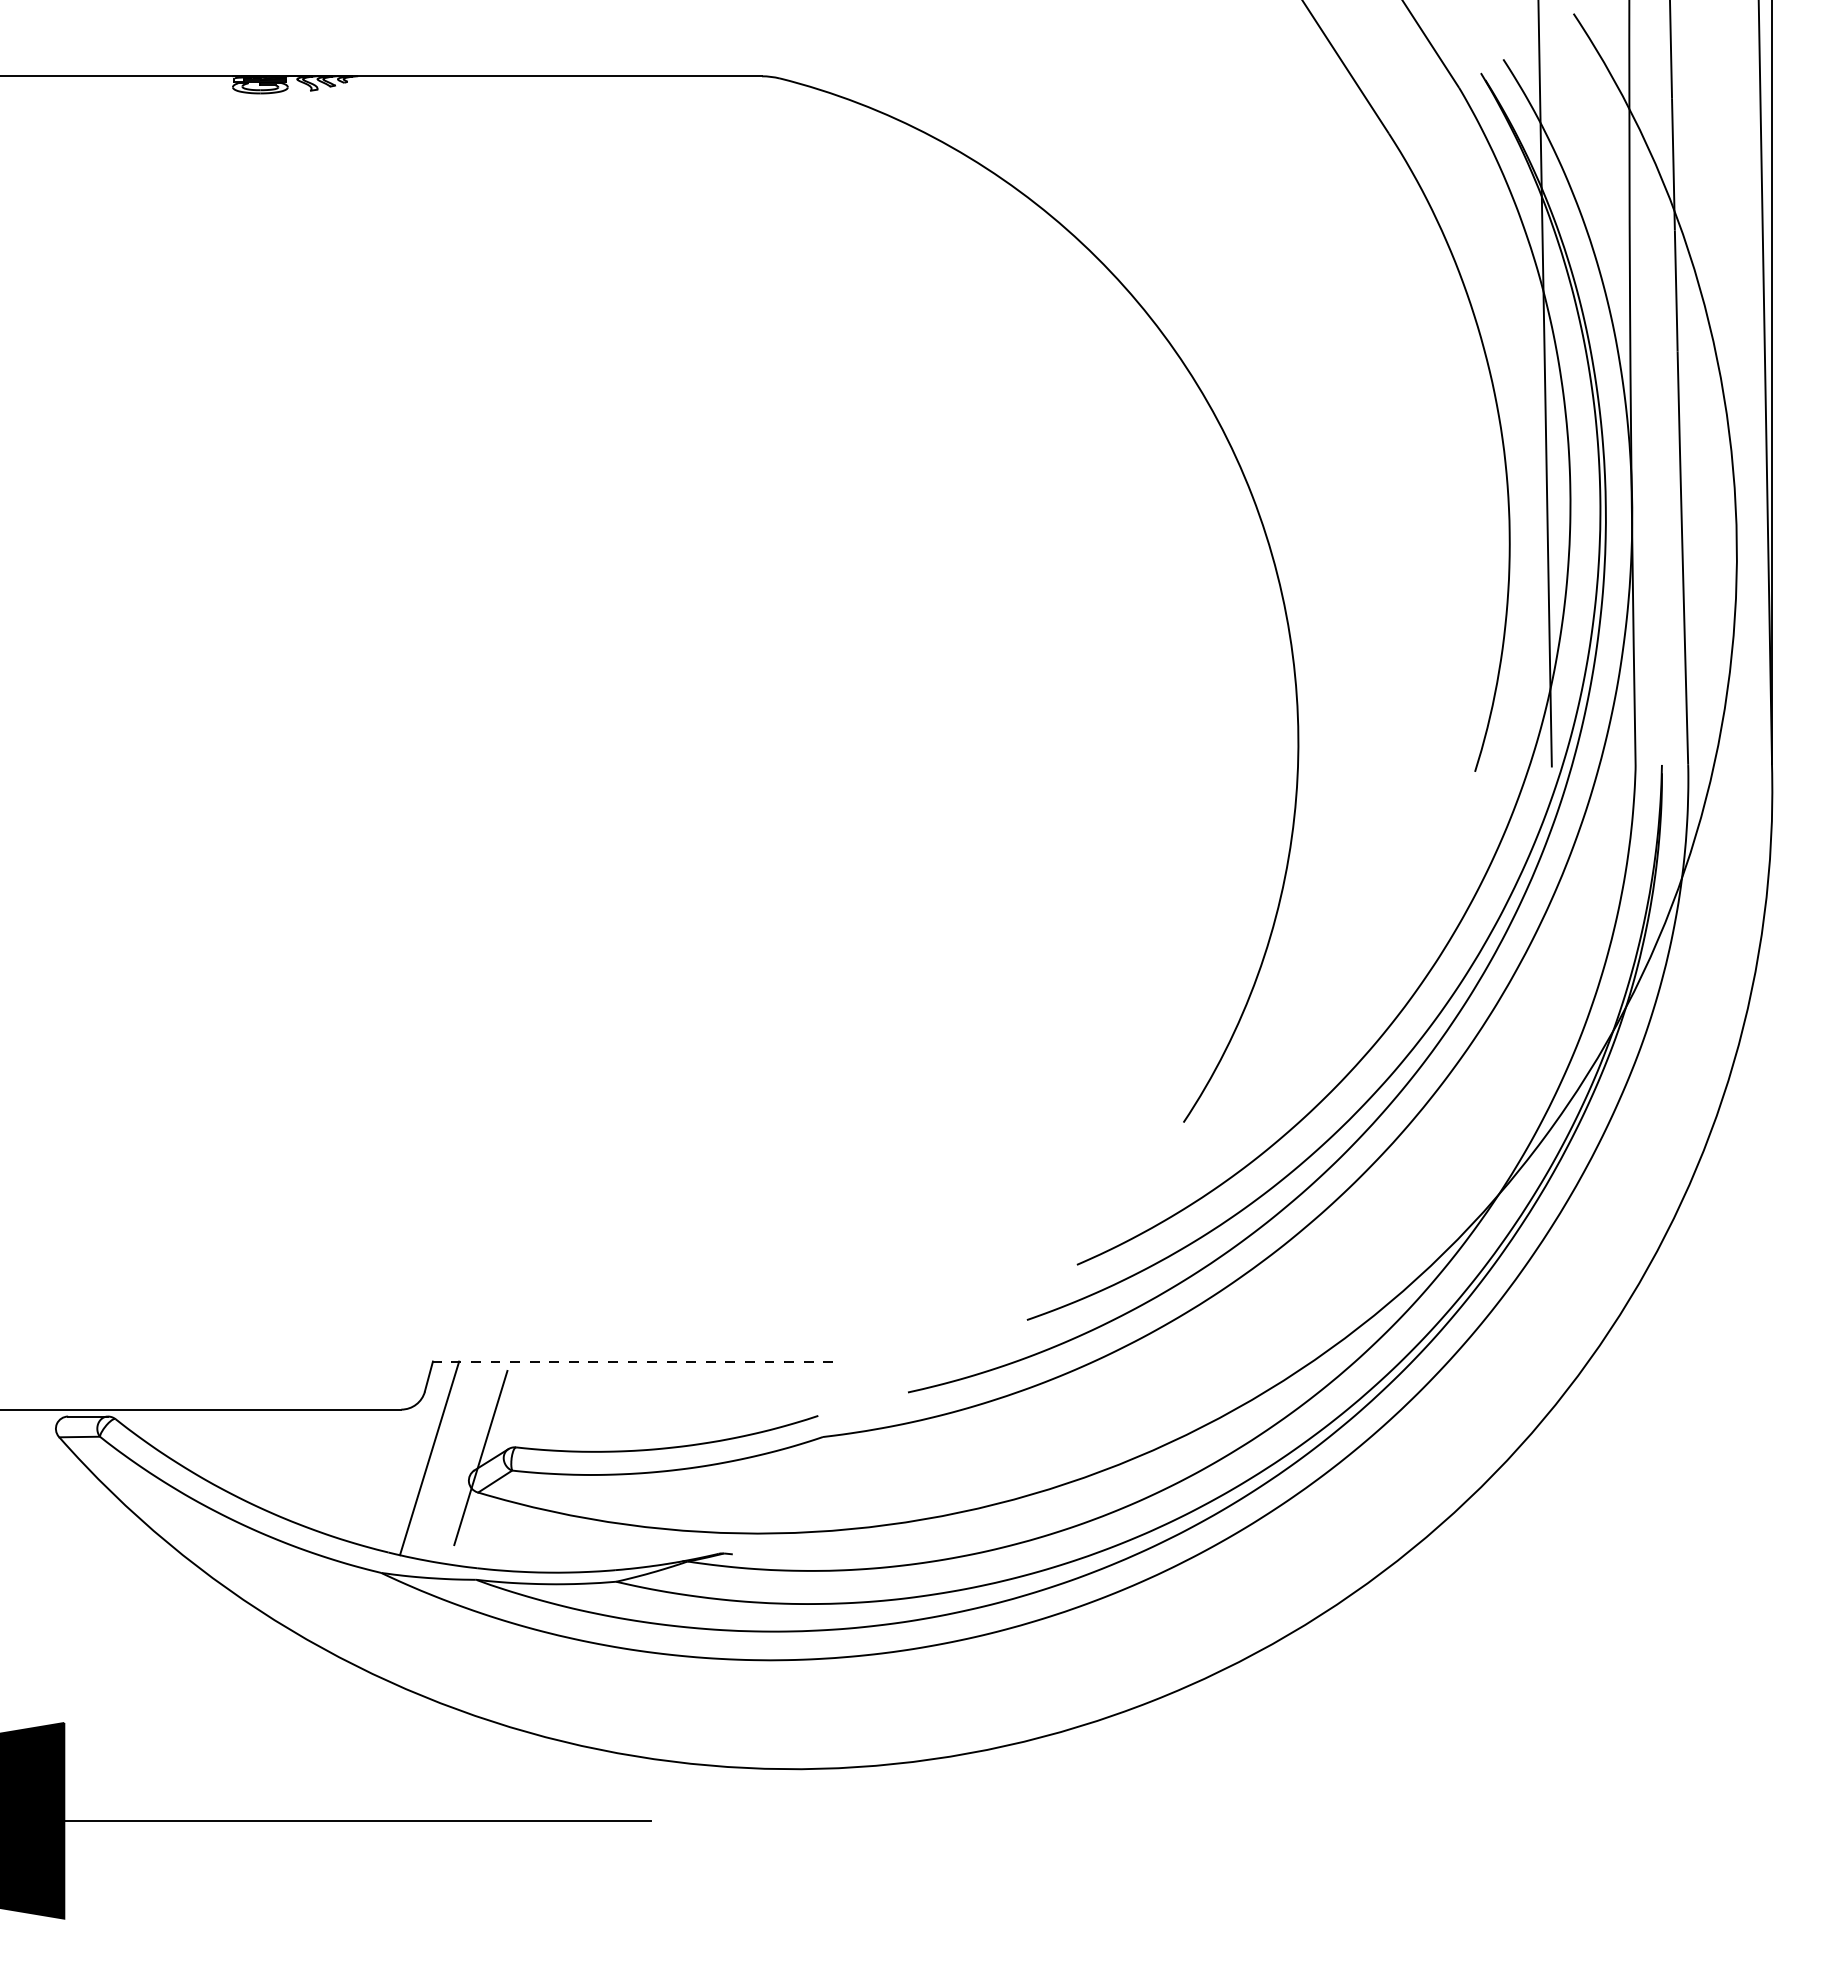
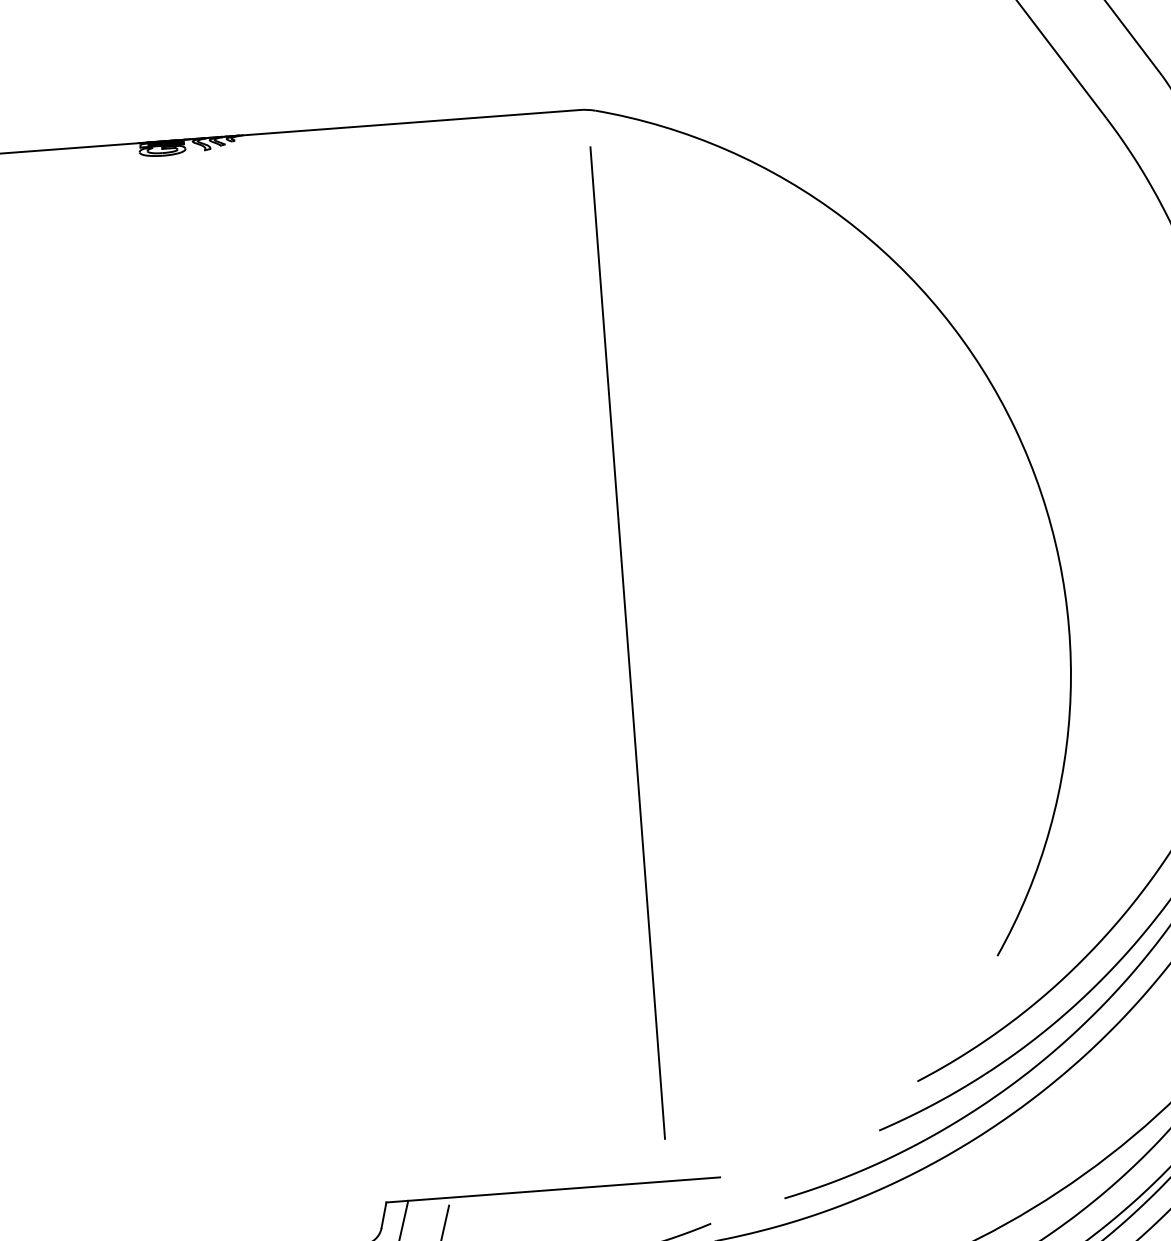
line: (770, 715) -> (627, 642), added
line: (632, 1361) -> (552, 1189), dashed -> solid

